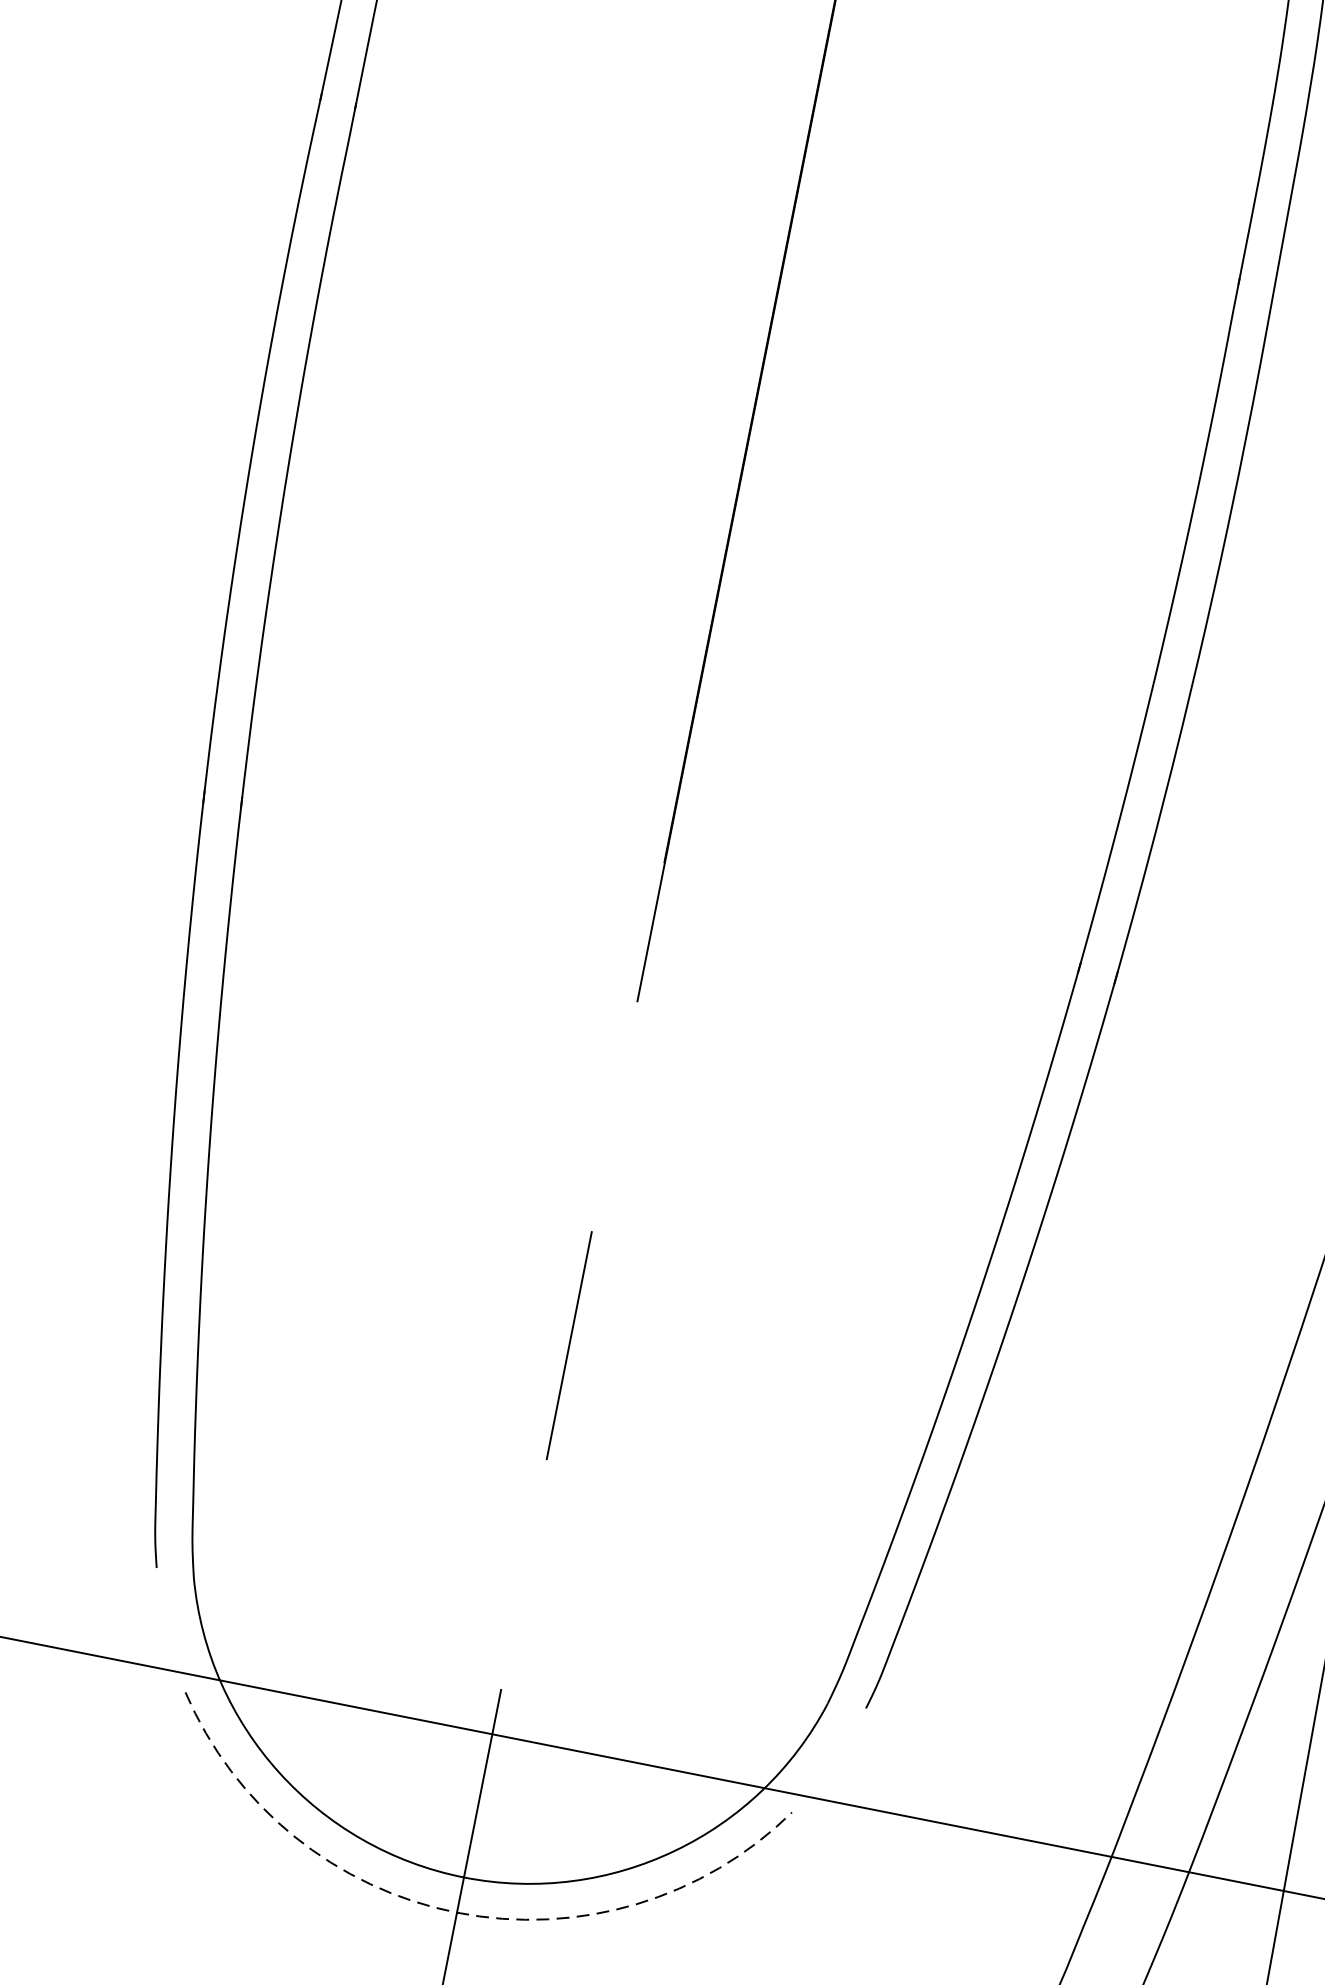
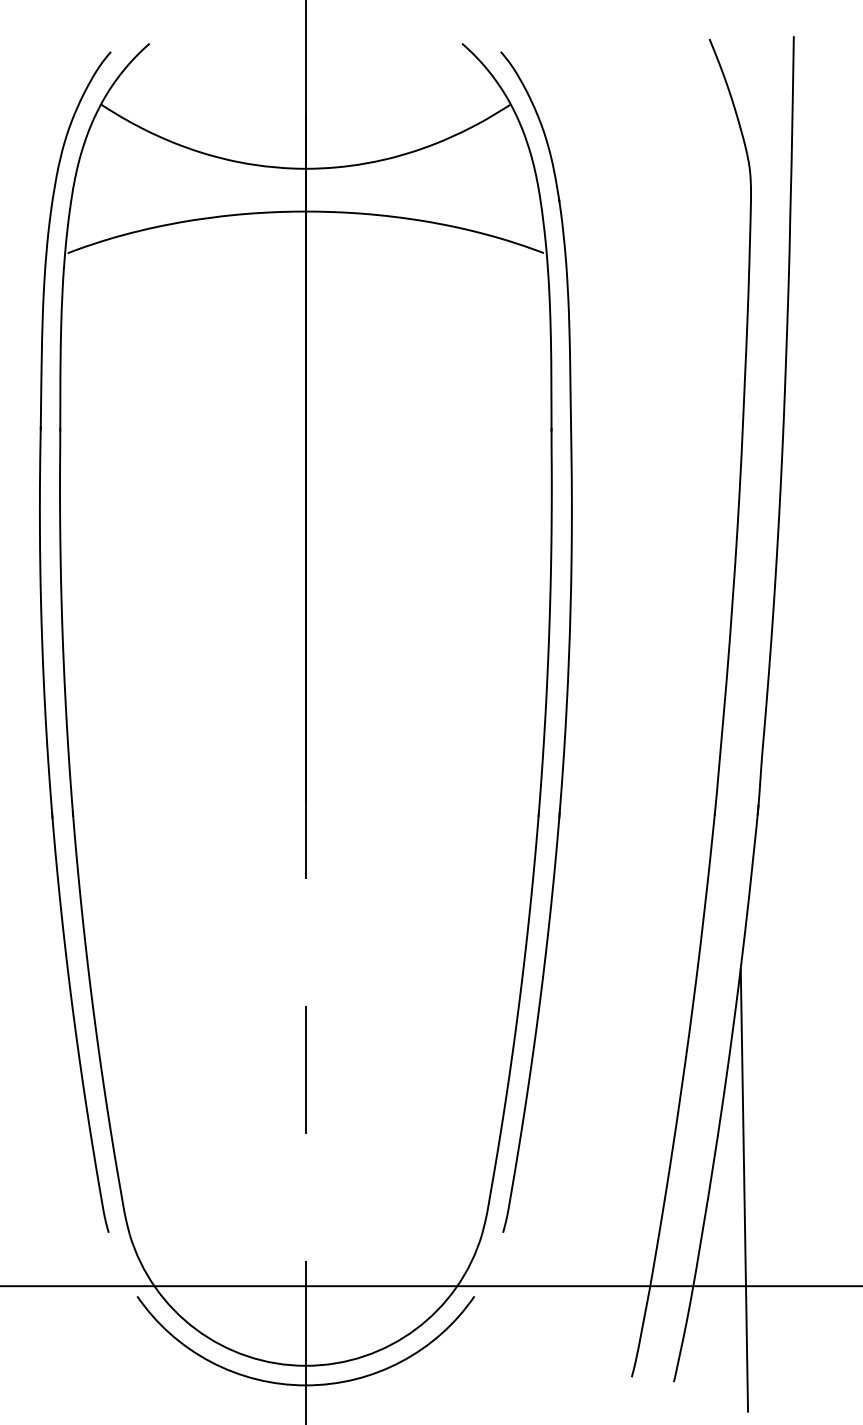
arc: (456, 1912) -> (305, 1385), dashed -> solid

